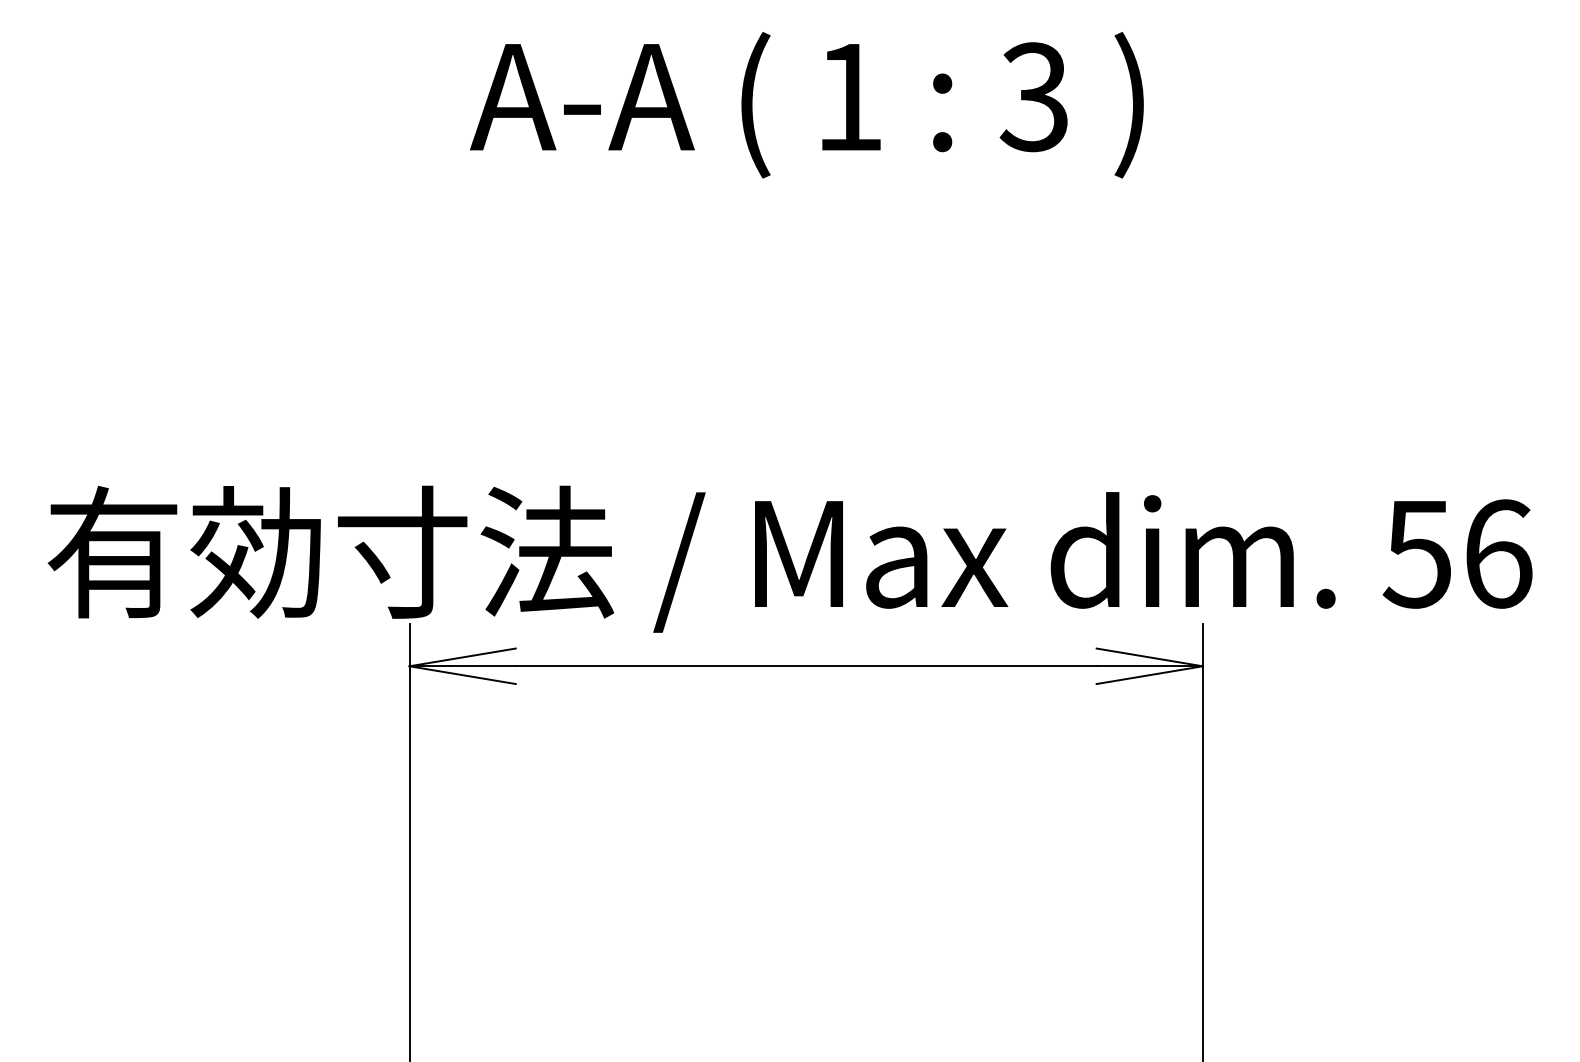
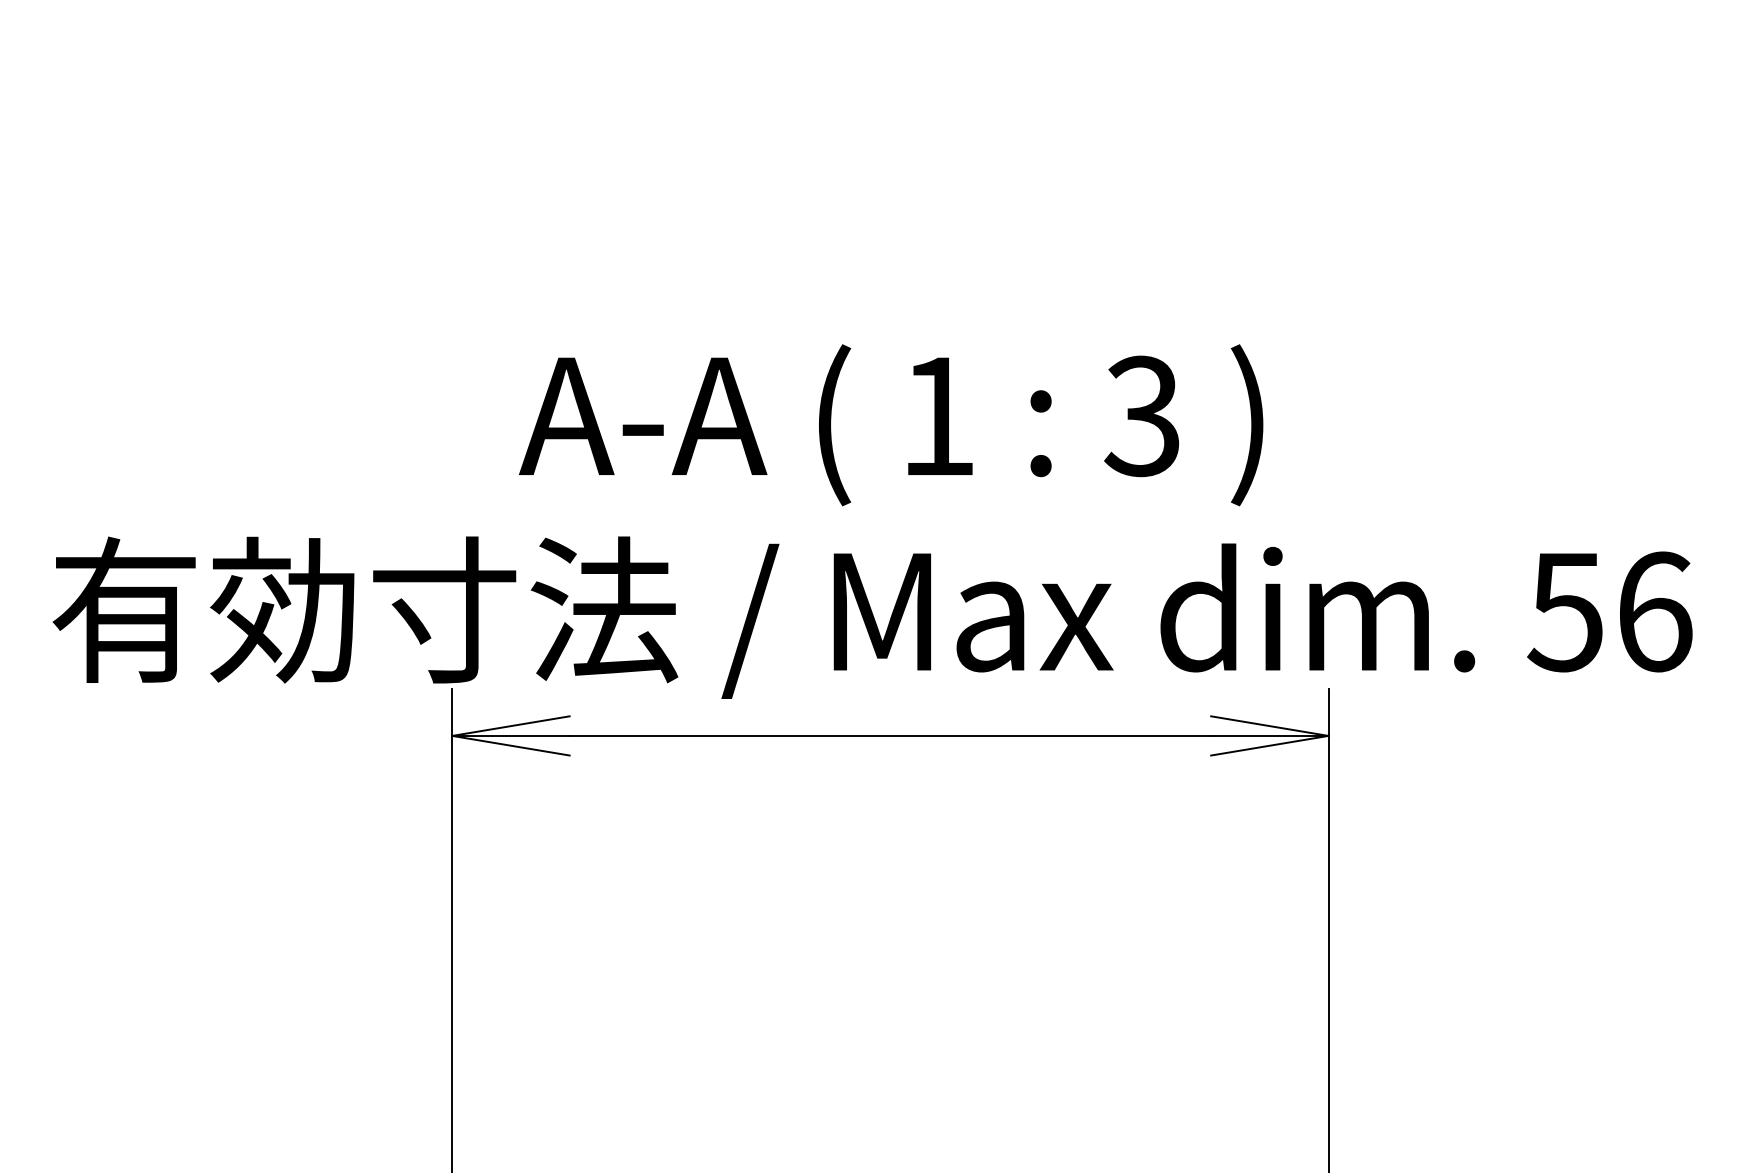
text: (807, 105) -> (891, 425), moved

